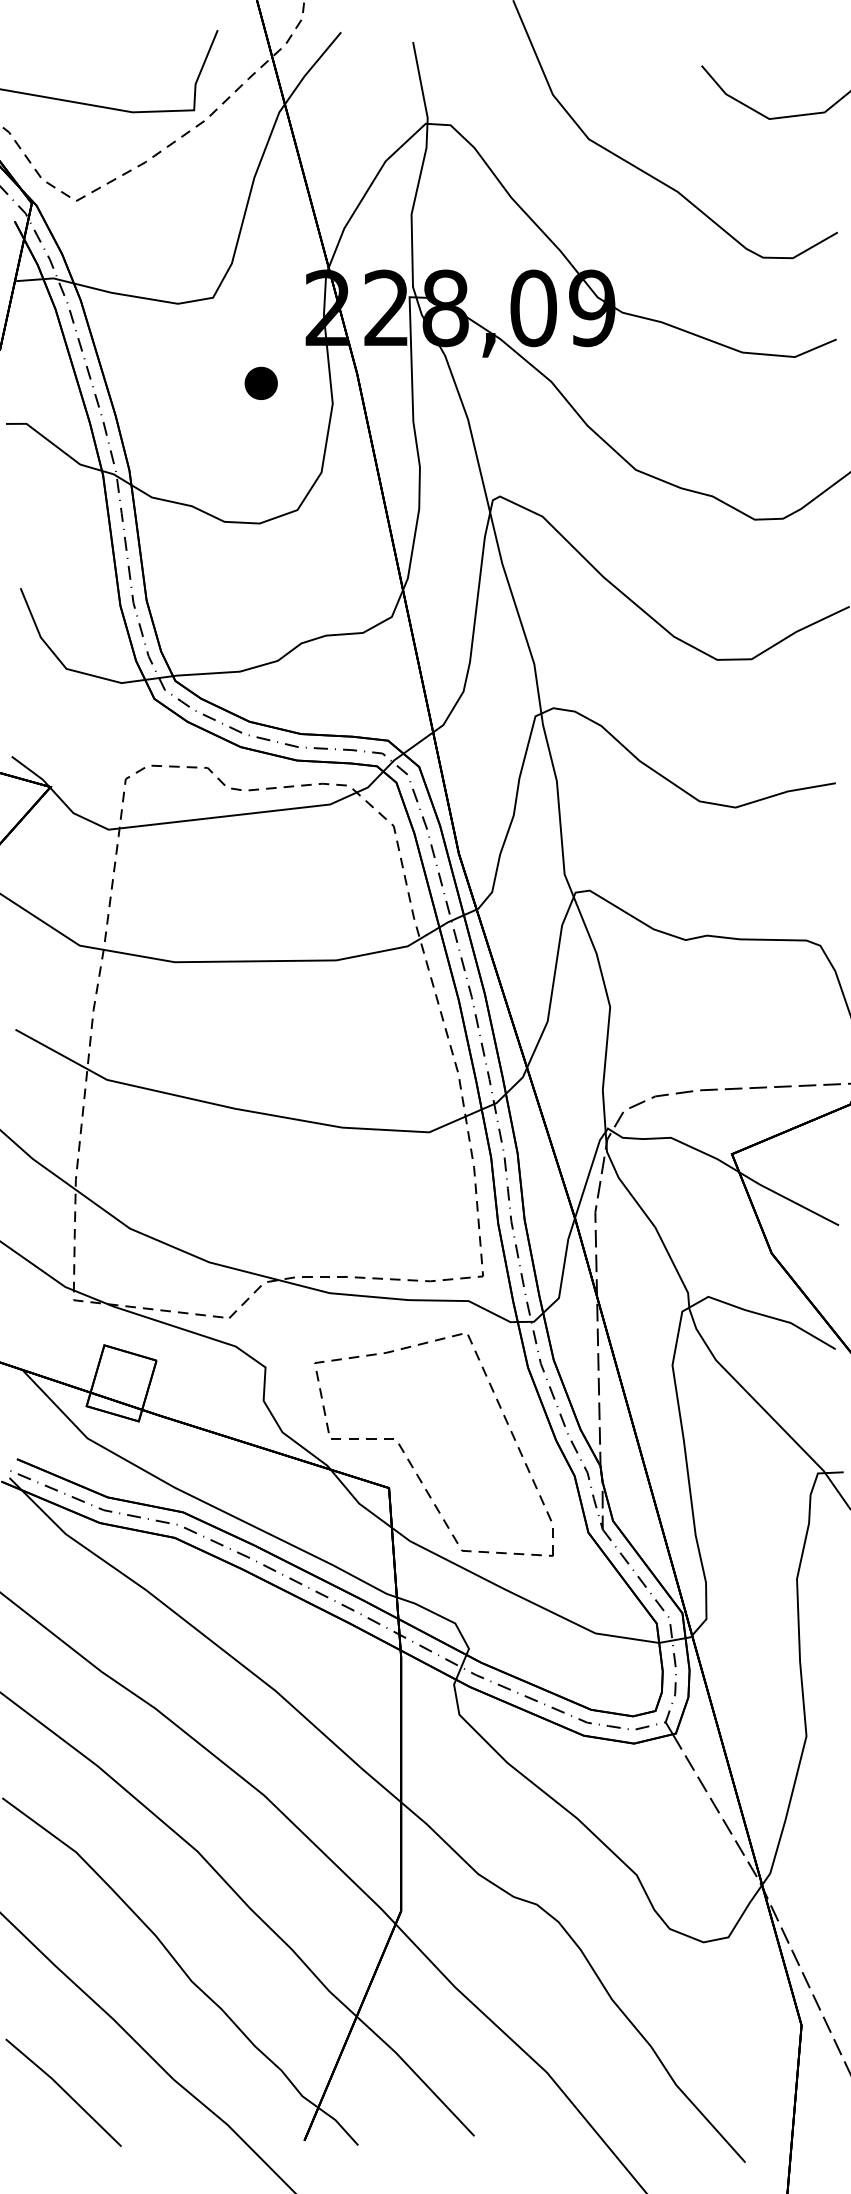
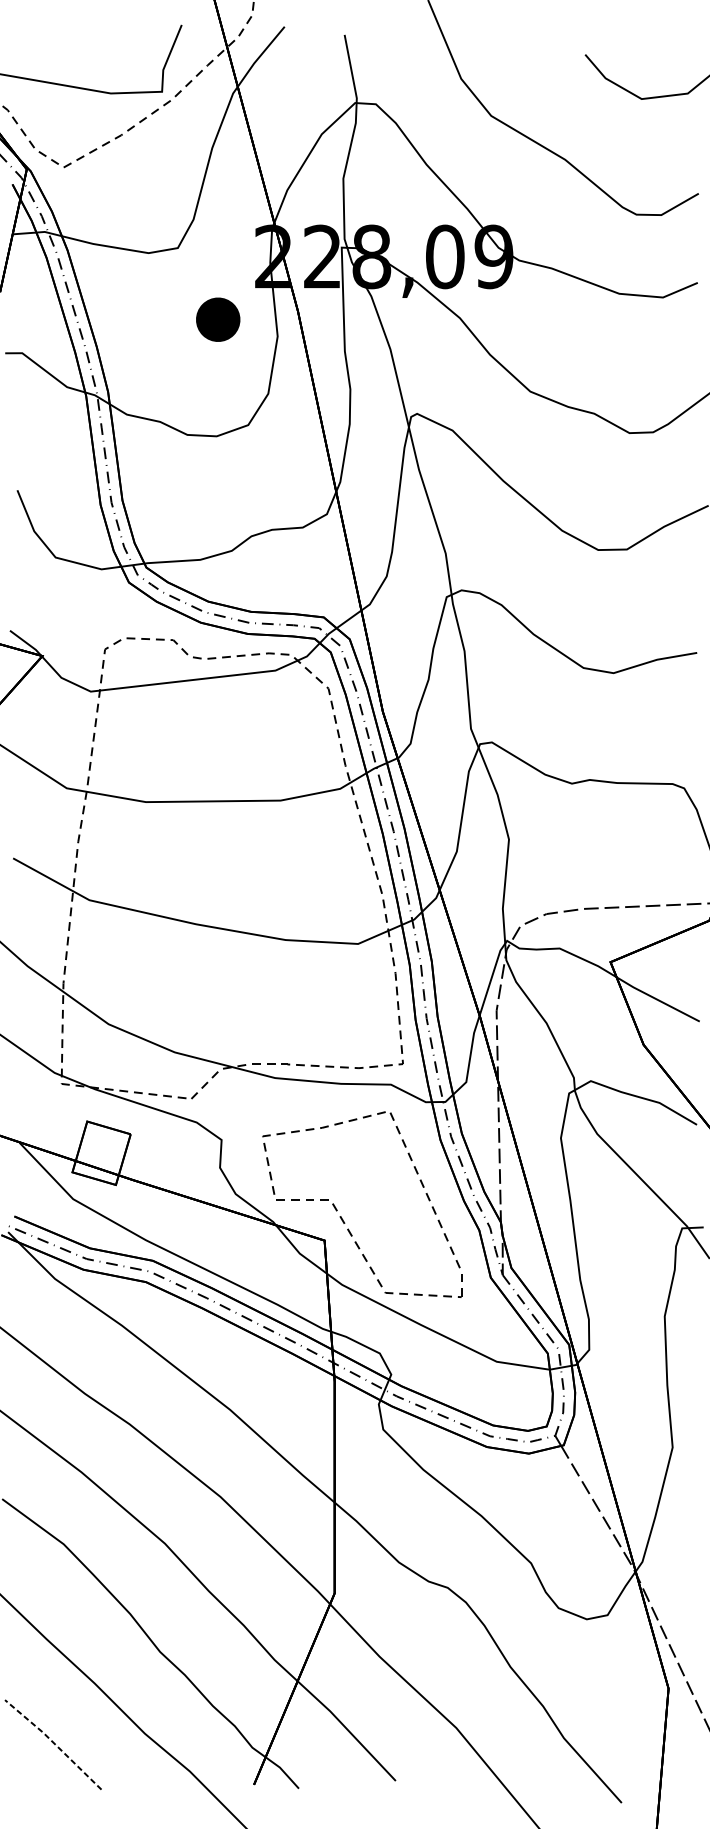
part: (260, 382) -> (217, 318), size x1.6
line: (64, 2090) -> (53, 1742), solid -> dashed

